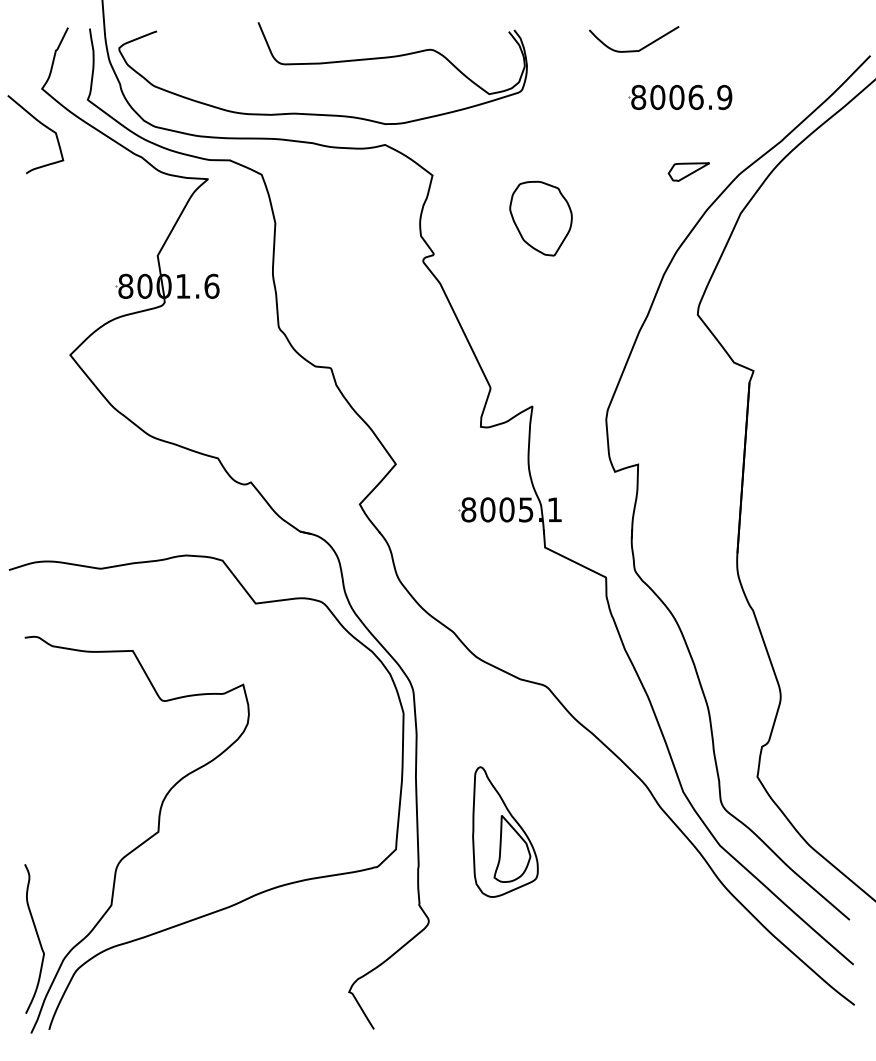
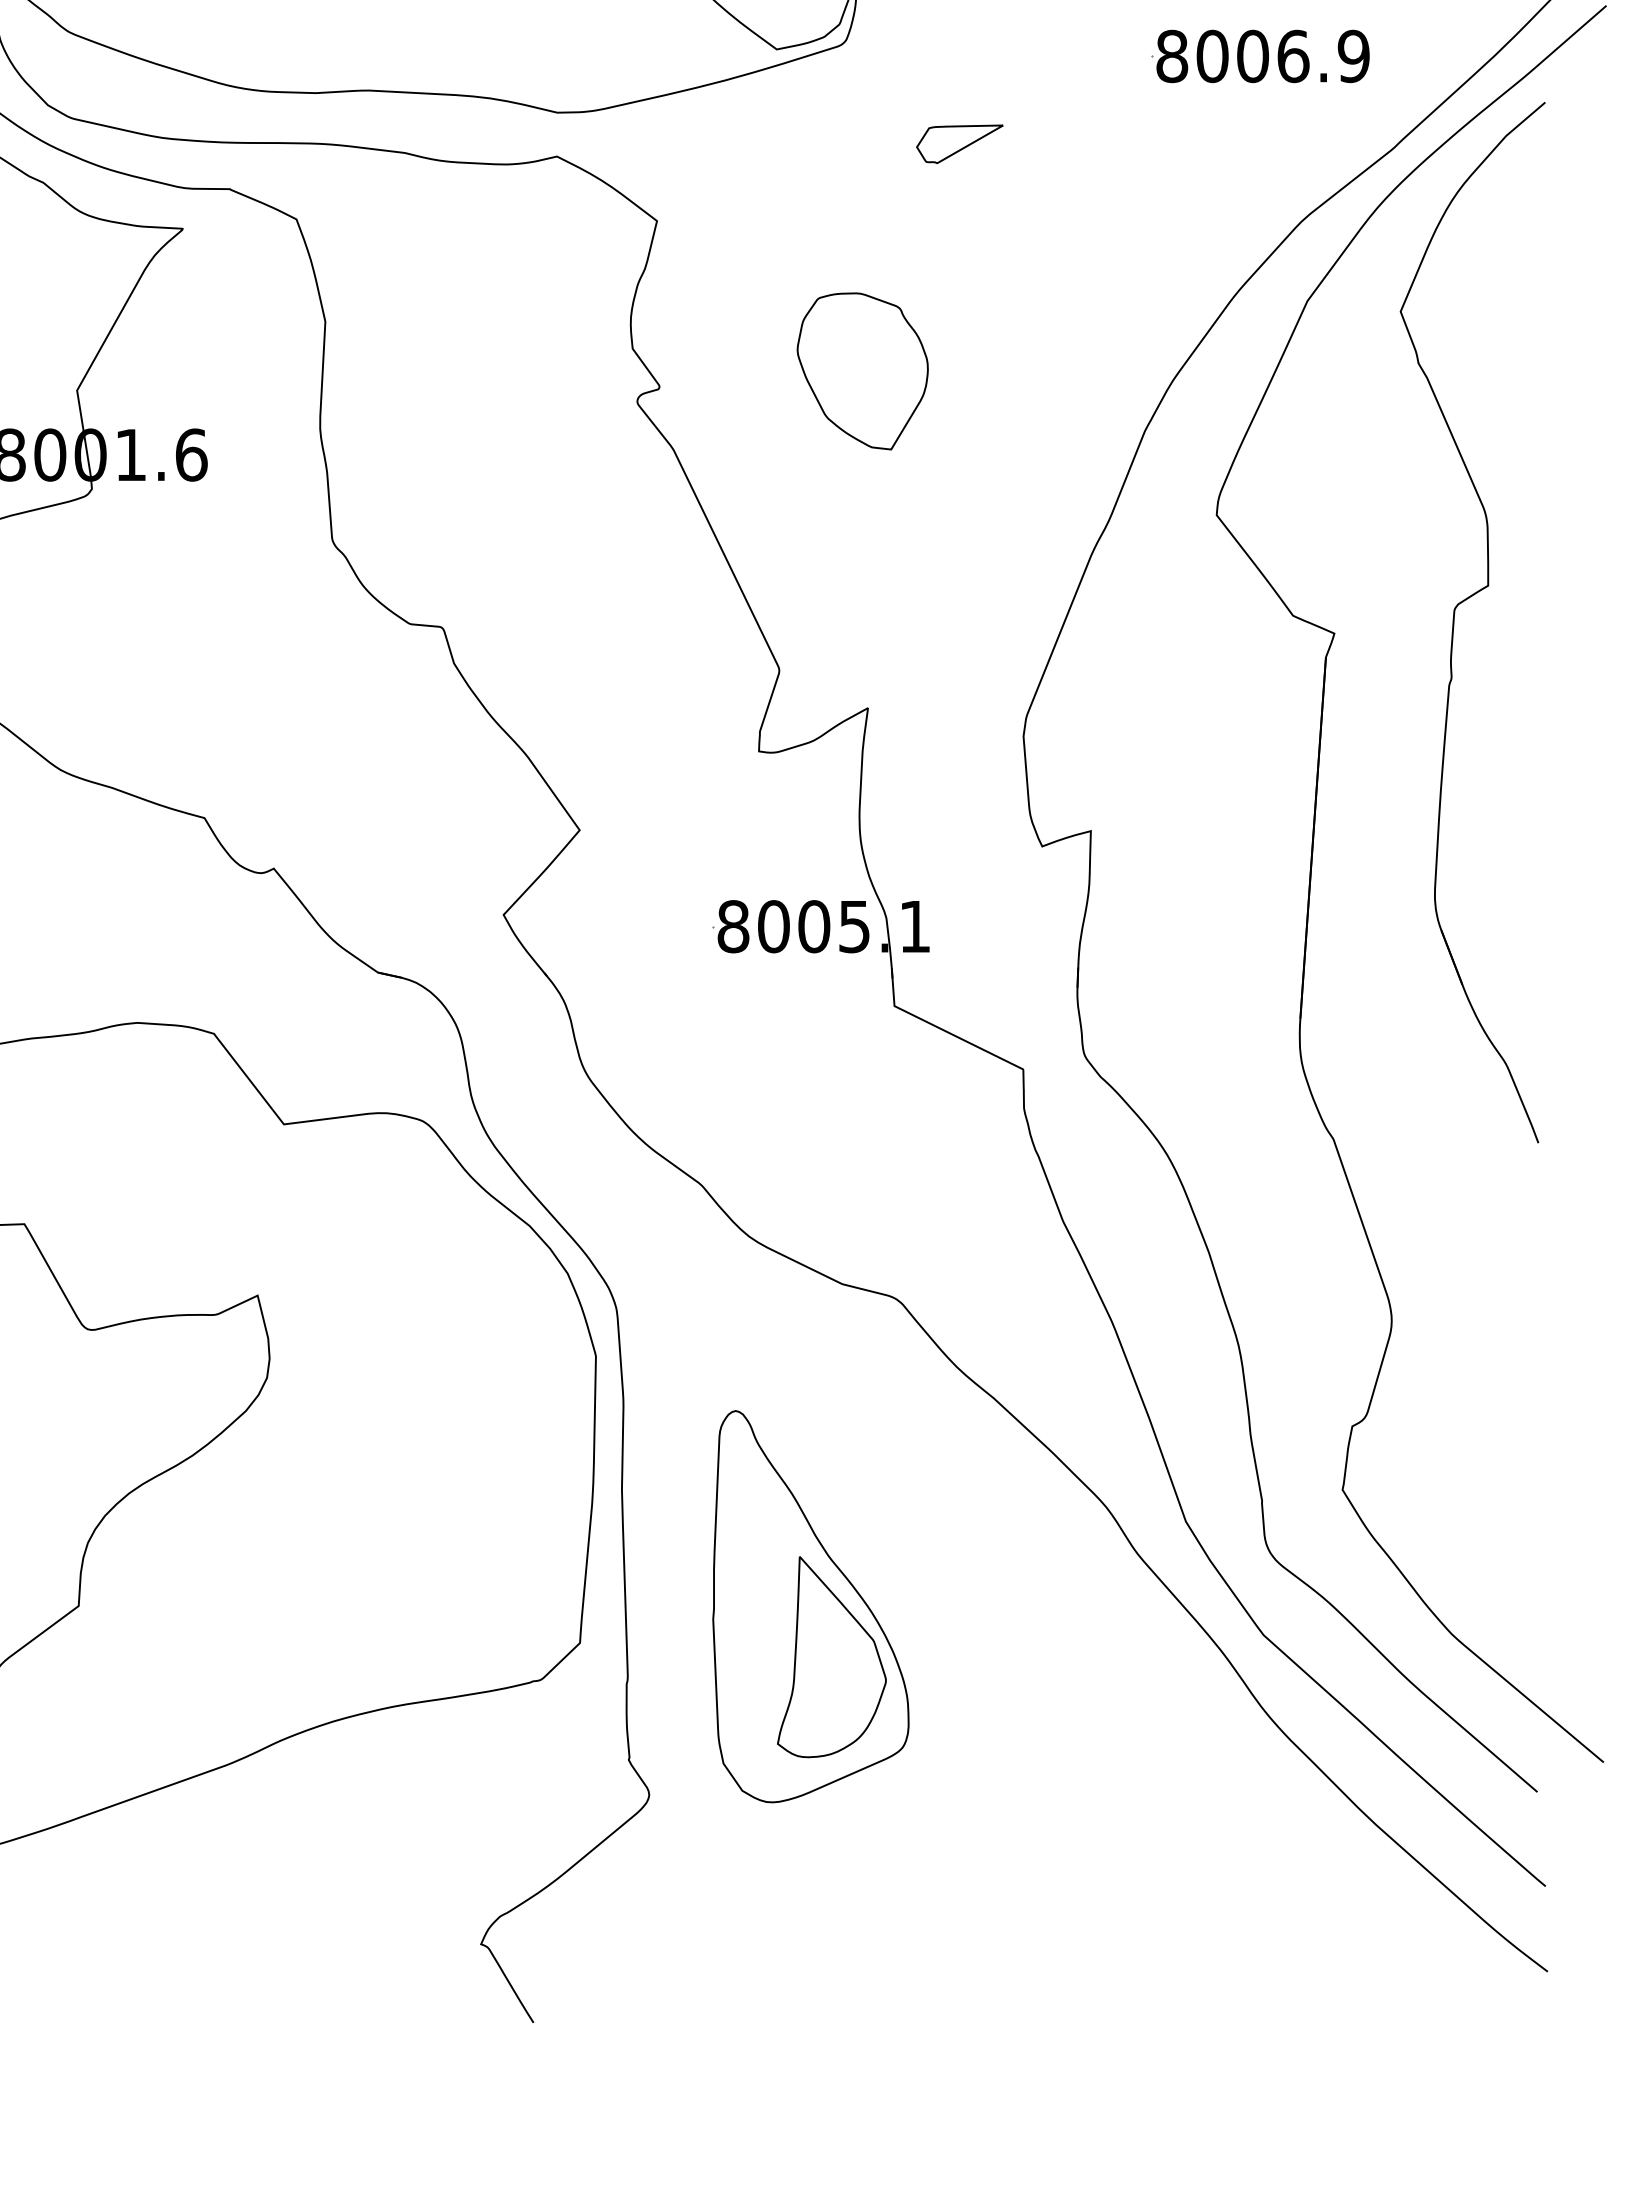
part: (680, 97) -> (1260, 56), moved
part: (688, 171) -> (958, 142), moved
part: (540, 218) -> (861, 370), moved
part: (811, 363) -> (1456, 617), added
part: (505, 831) -> (810, 1605), size x1.43

